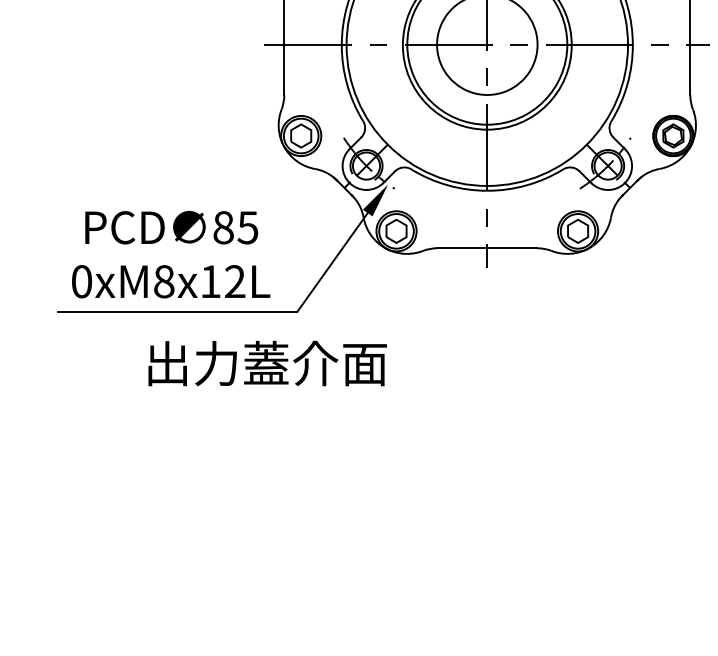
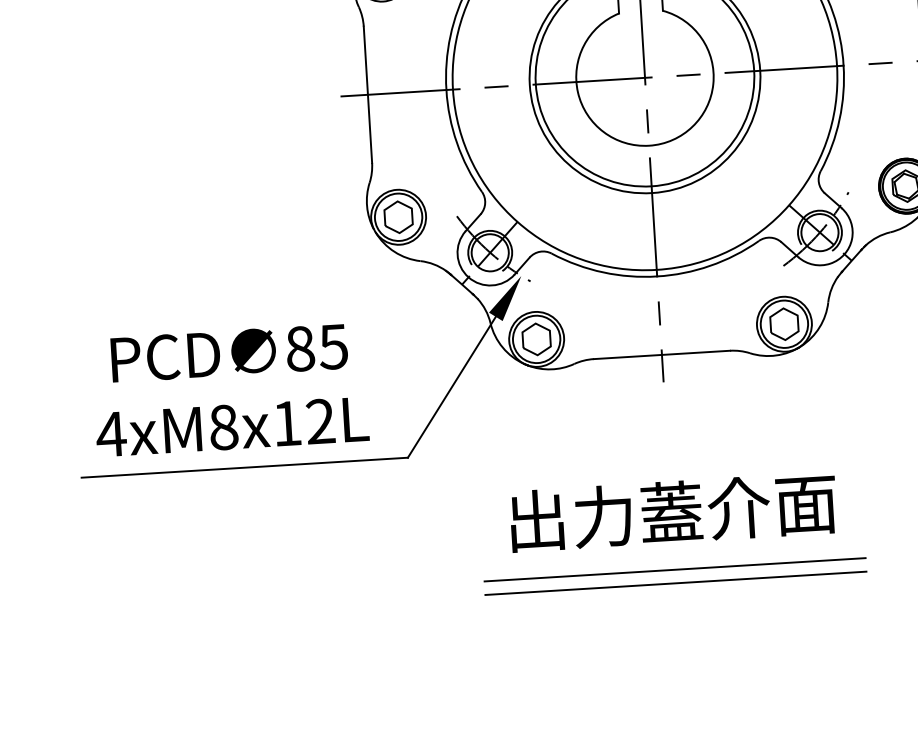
text: (81, 281) -> (110, 434), 0xM8x12L -> 4xM8x12L
text: (267, 363) -> (673, 512), moved
line: (486, 405) -> (673, 569), added
line: (486, 415) -> (674, 583), added

